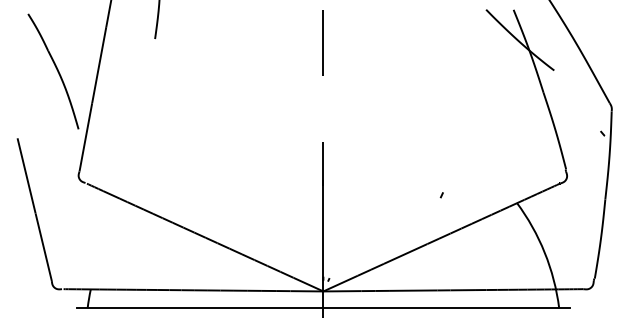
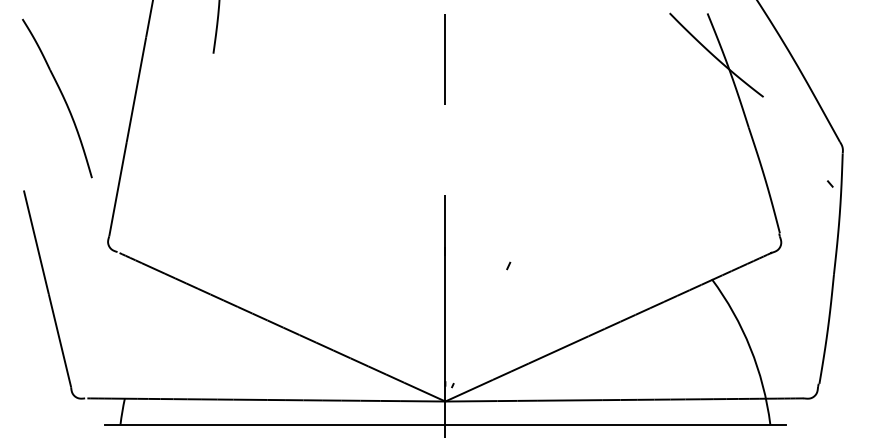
part: (53, 71) -> (57, 98), moved
curve: (441, 194) -> (508, 265), moved

